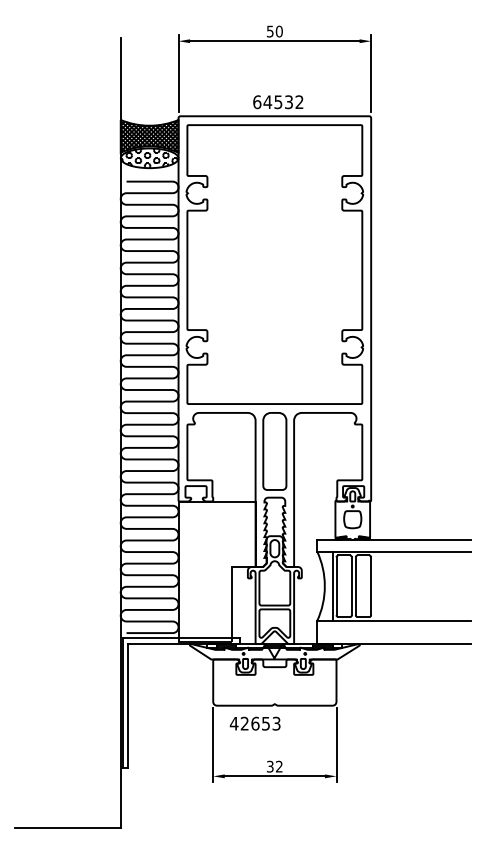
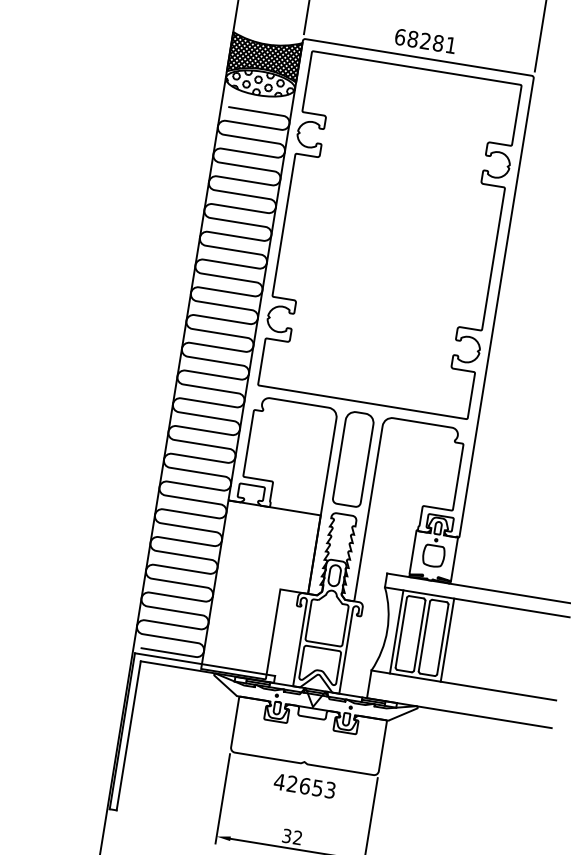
text: (283, 102) -> (431, 42), 64532 -> 68281
line: (375, 585) -> (448, 639), added
text: (254, 723) -> (303, 785), moved

